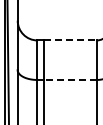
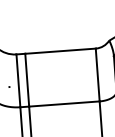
line: (70, 40) -> (60, 51), dashed -> solid
line: (69, 79) -> (63, 103), dashed -> solid

